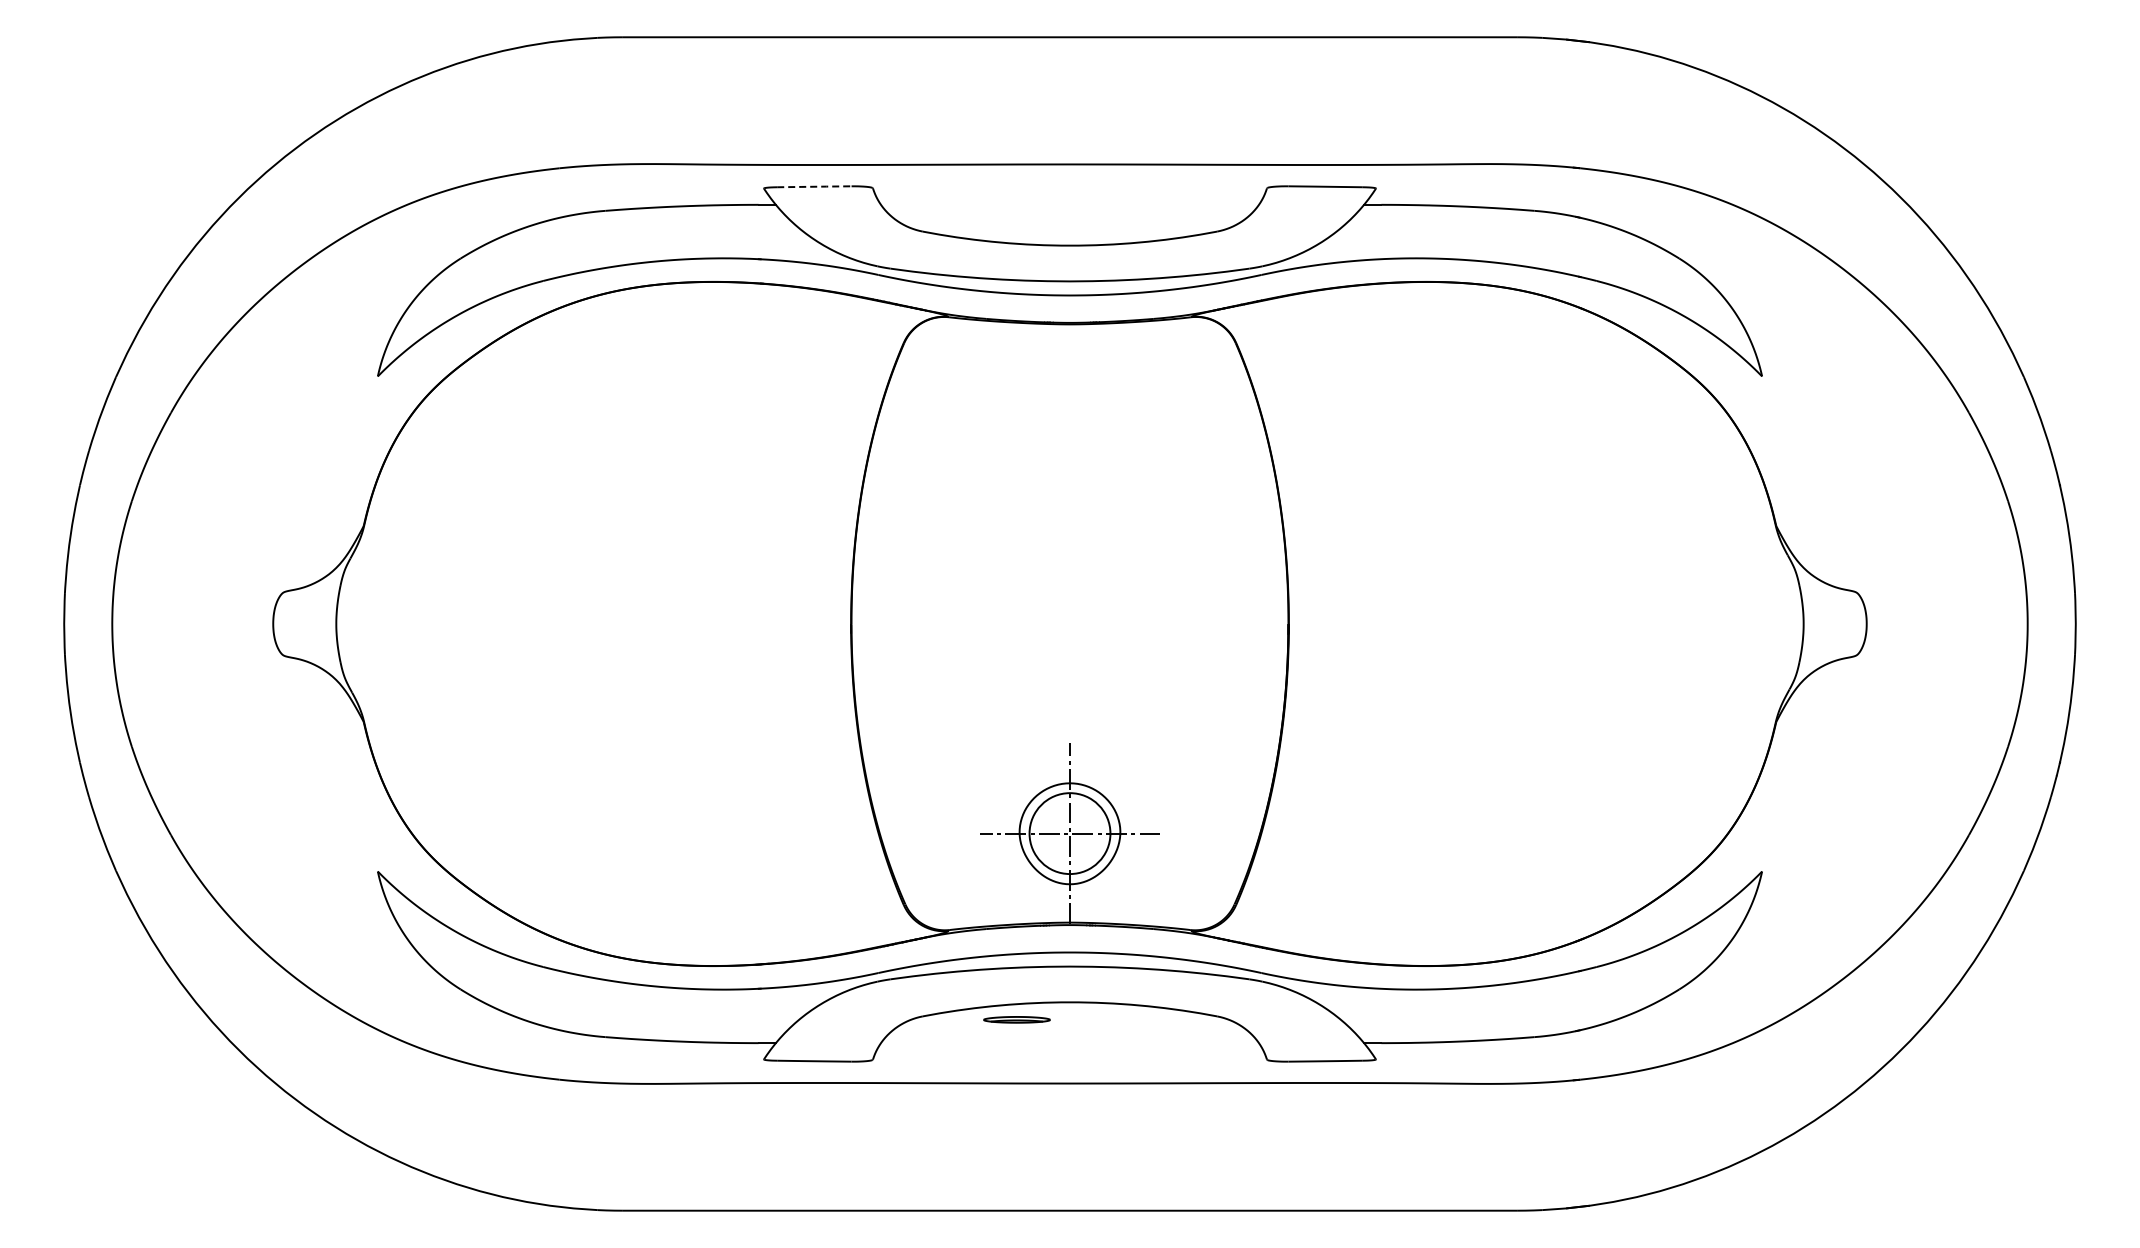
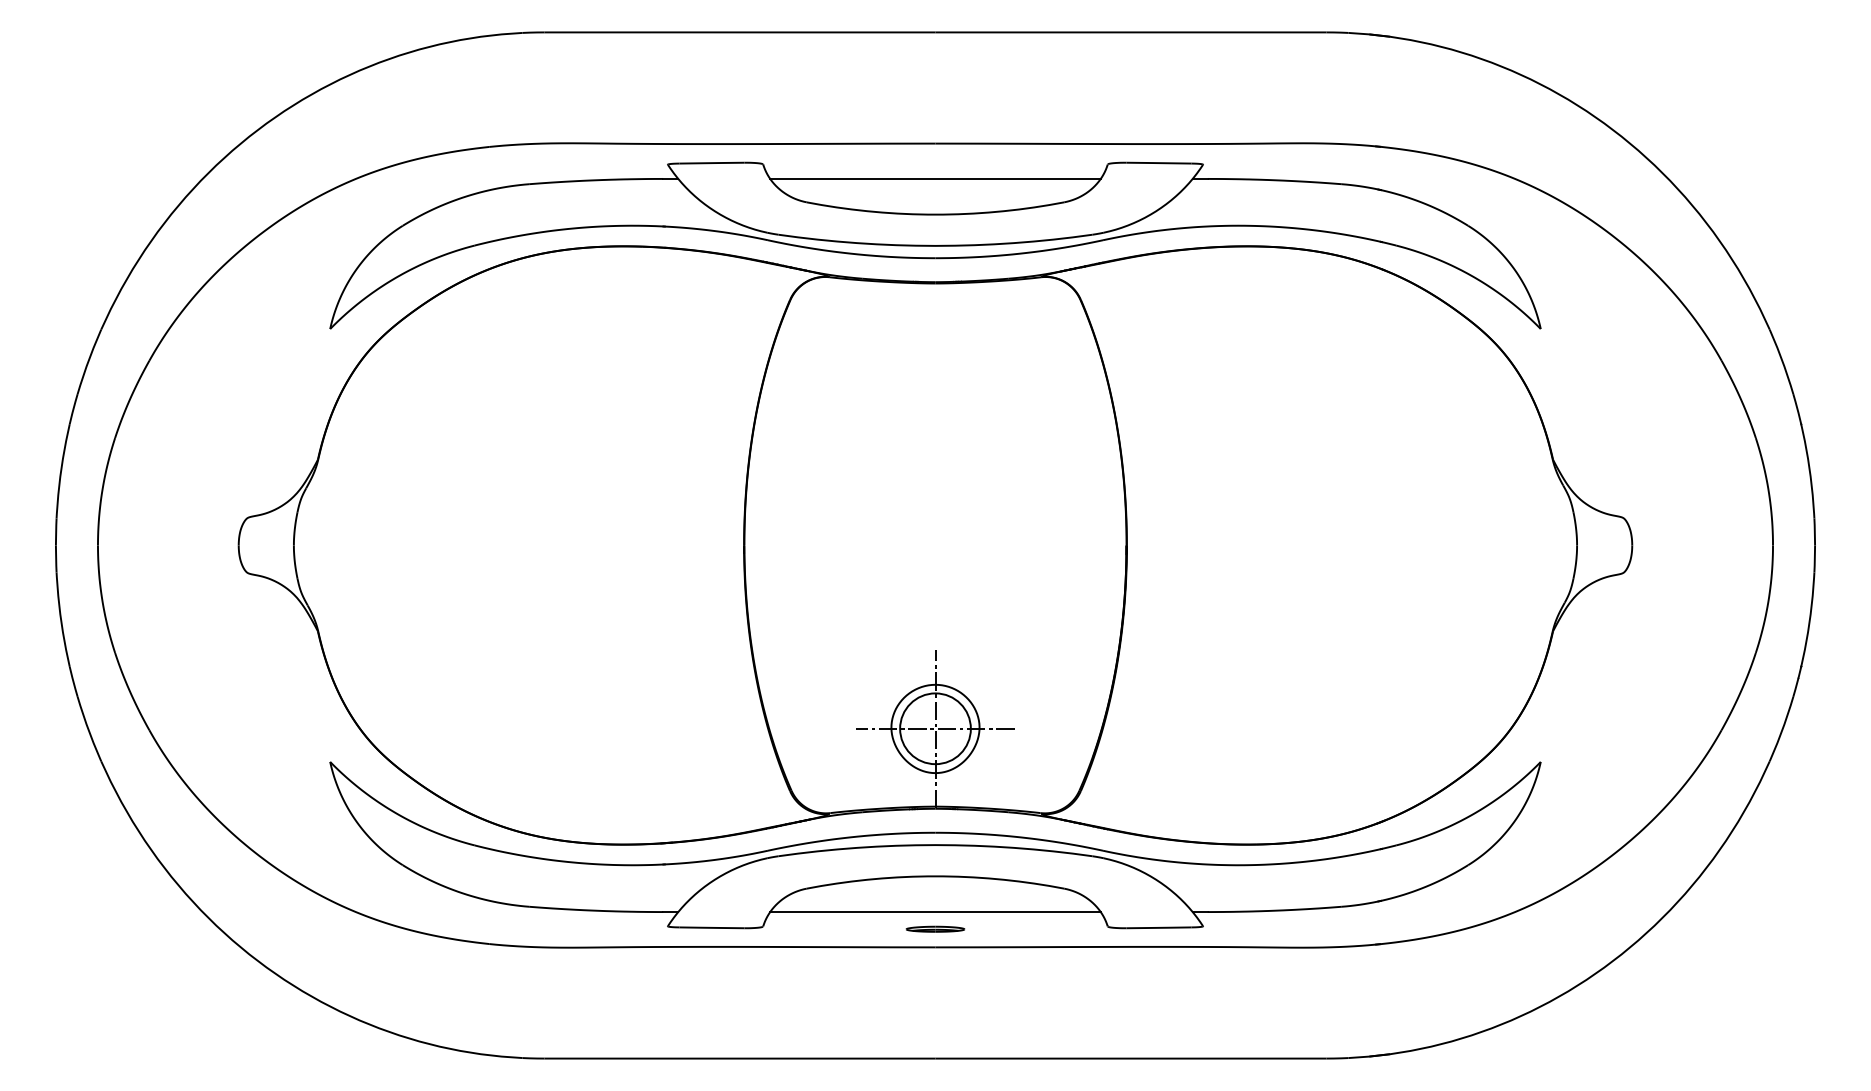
line: (814, 186) -> (712, 162), dashed -> solid
line: (1069, 204) -> (935, 178), added
part: (1016, 1019) -> (935, 928), moved
line: (1069, 1043) -> (935, 912), added

